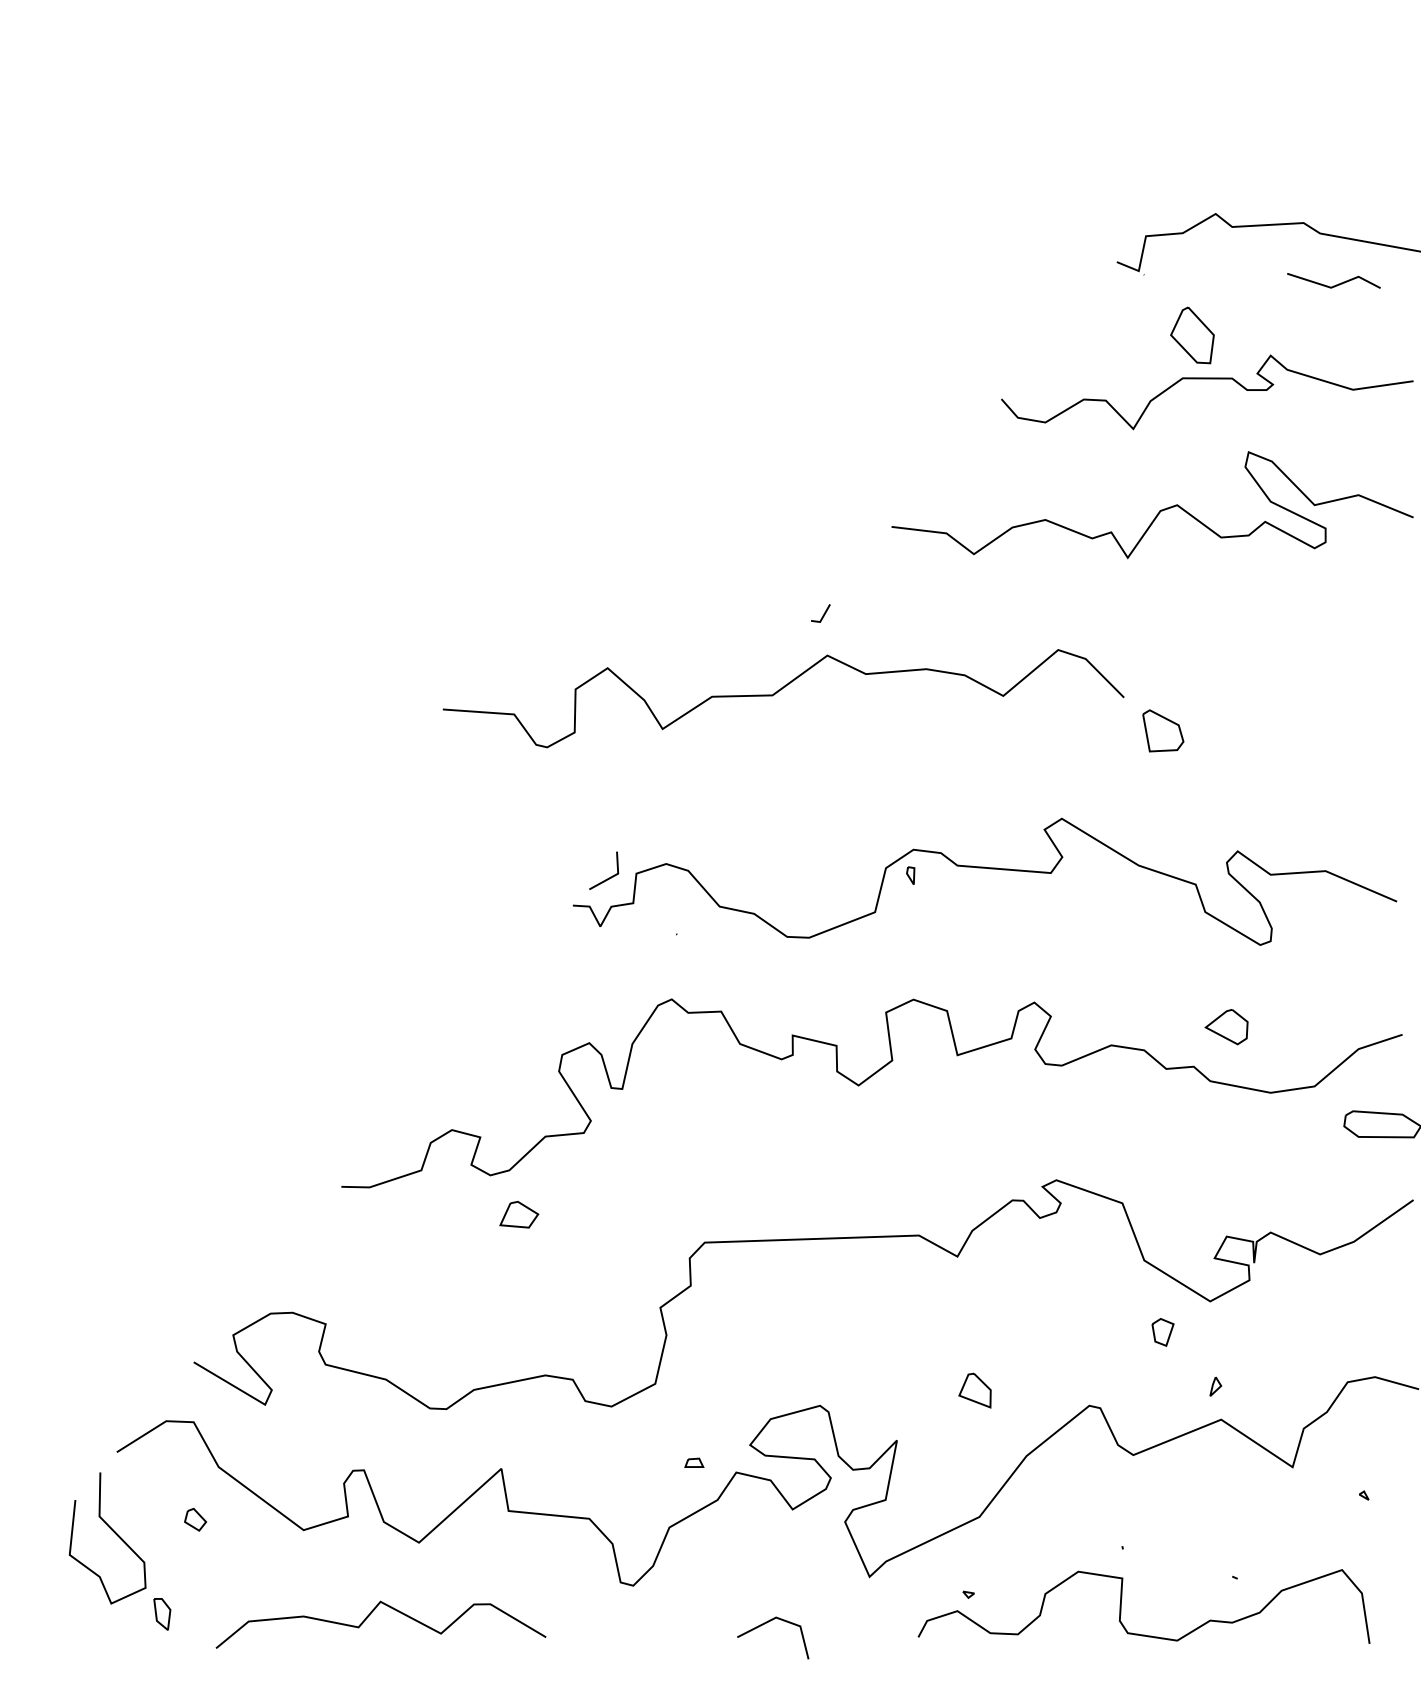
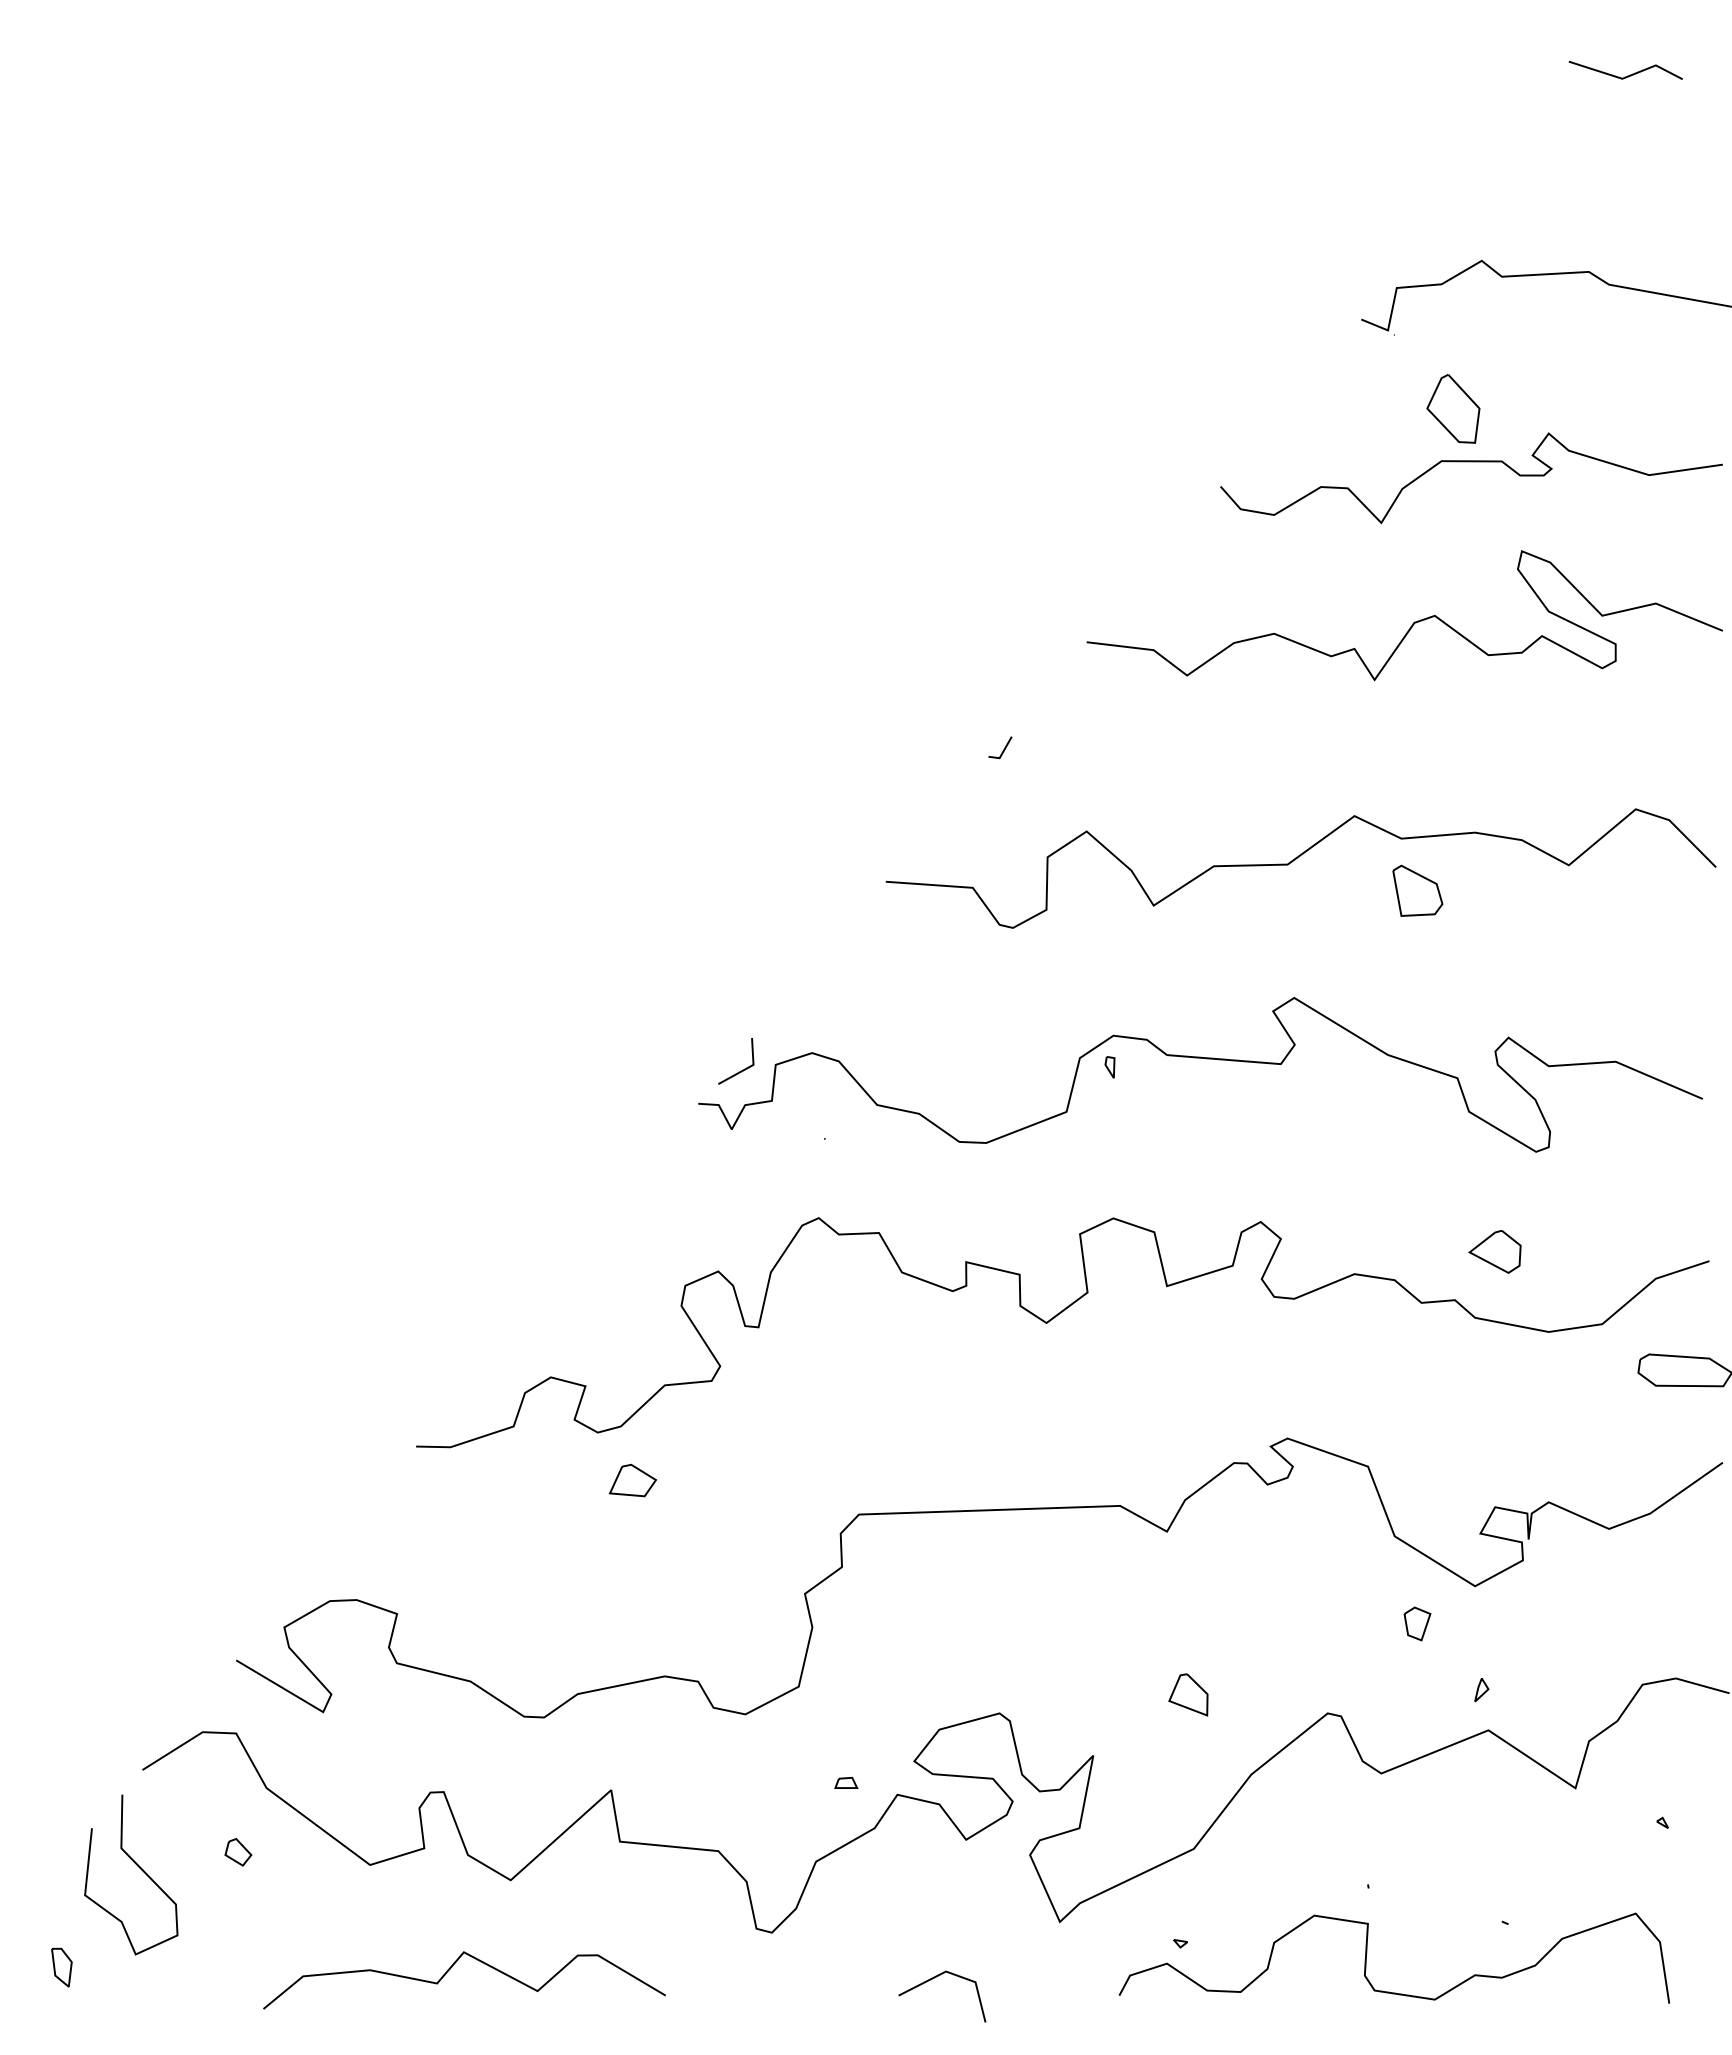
line: (1335, 285) -> (1627, 75), moved
curve: (779, 692) -> (1295, 860), moved
part: (161, 1614) -> (61, 1967), moved

